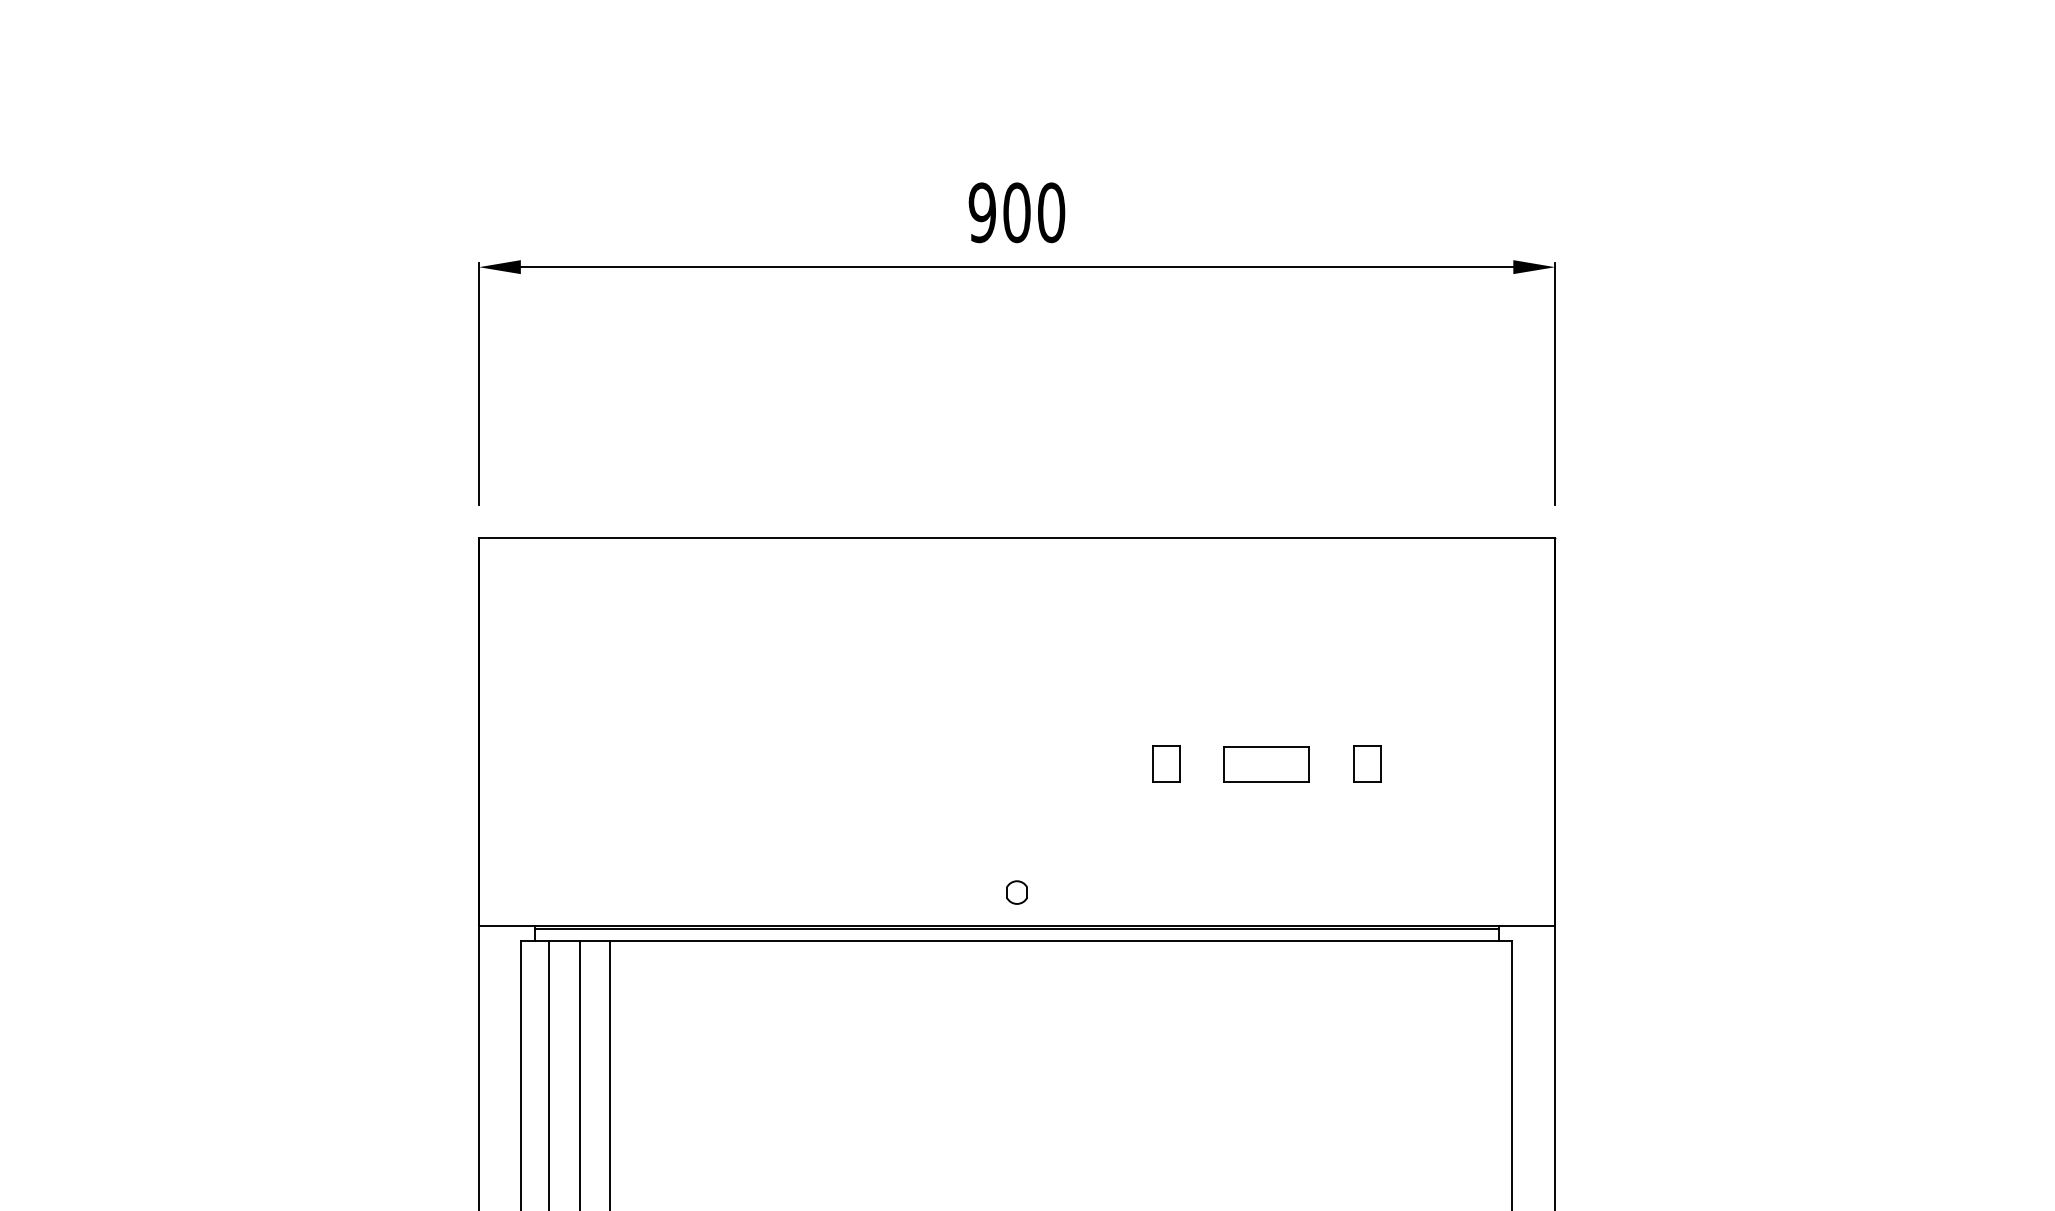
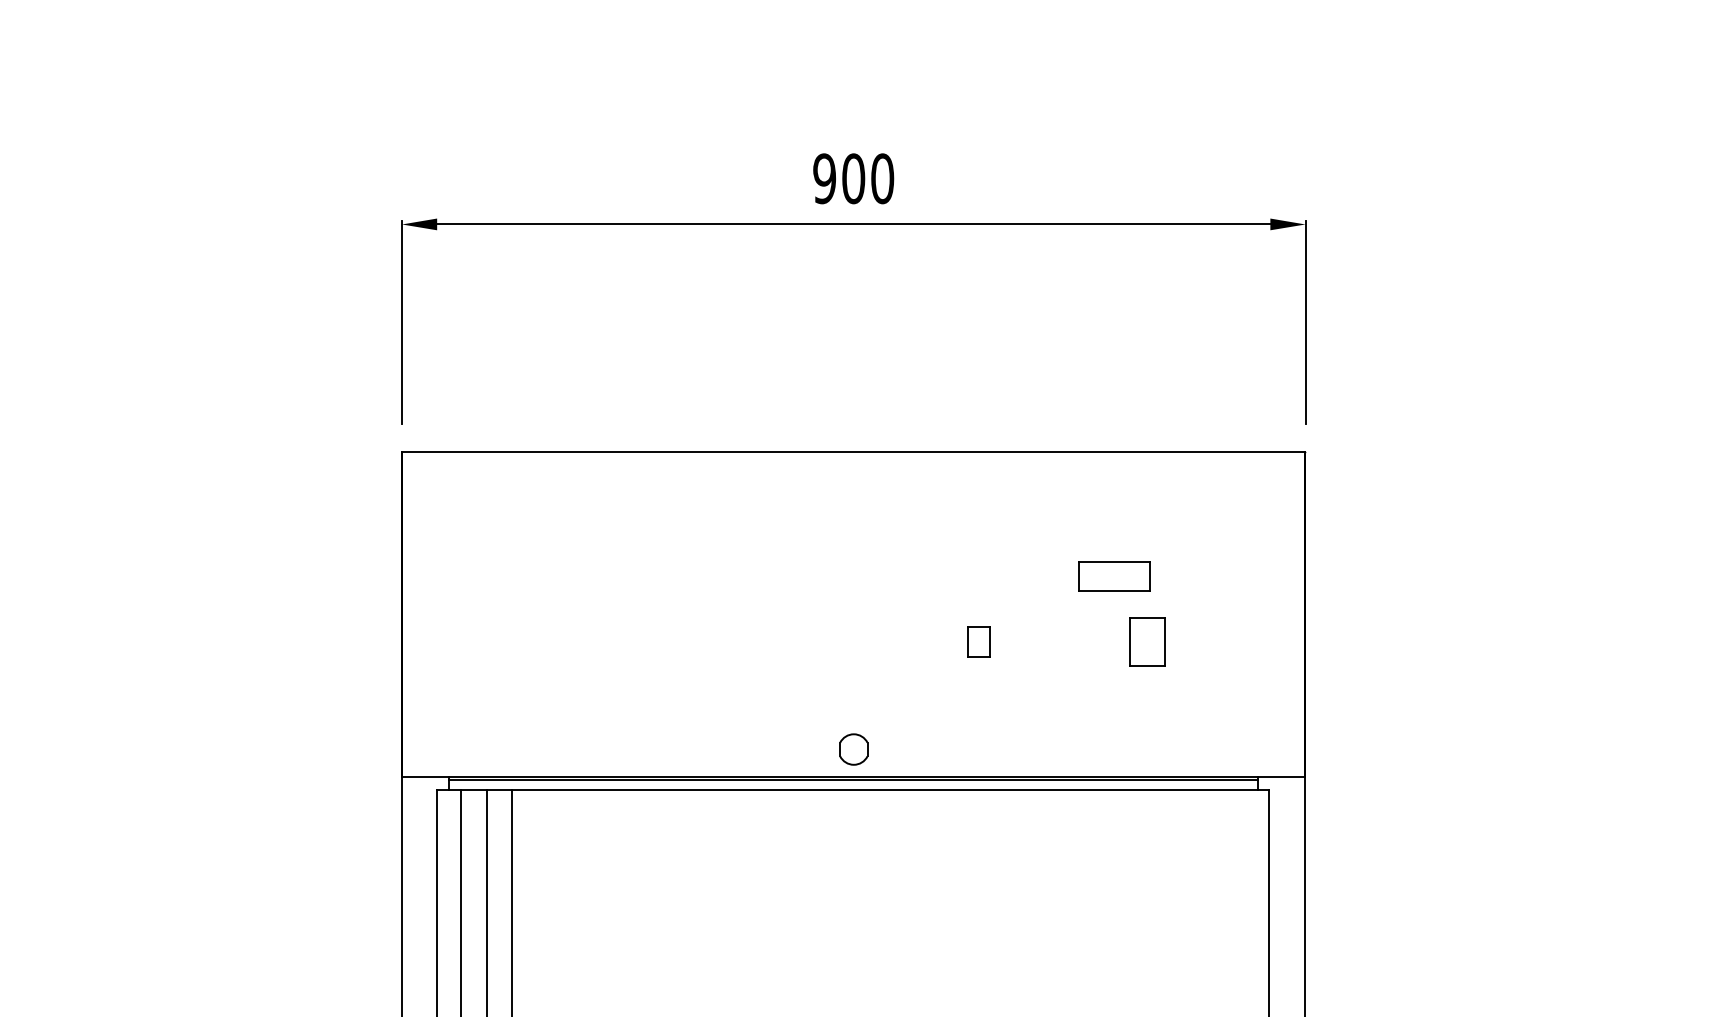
part: (1266, 763) -> (1114, 576), moved
part: (1366, 763) -> (1147, 641), size x1.6
part: (1016, 892) -> (853, 749), size x1.6

